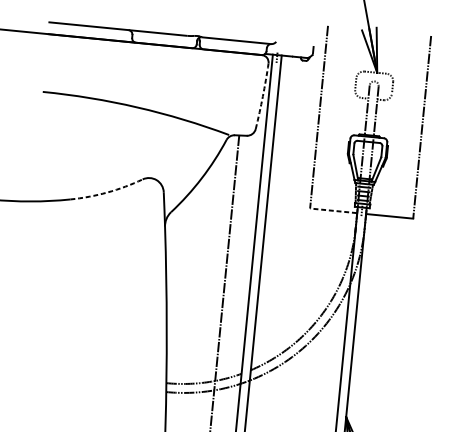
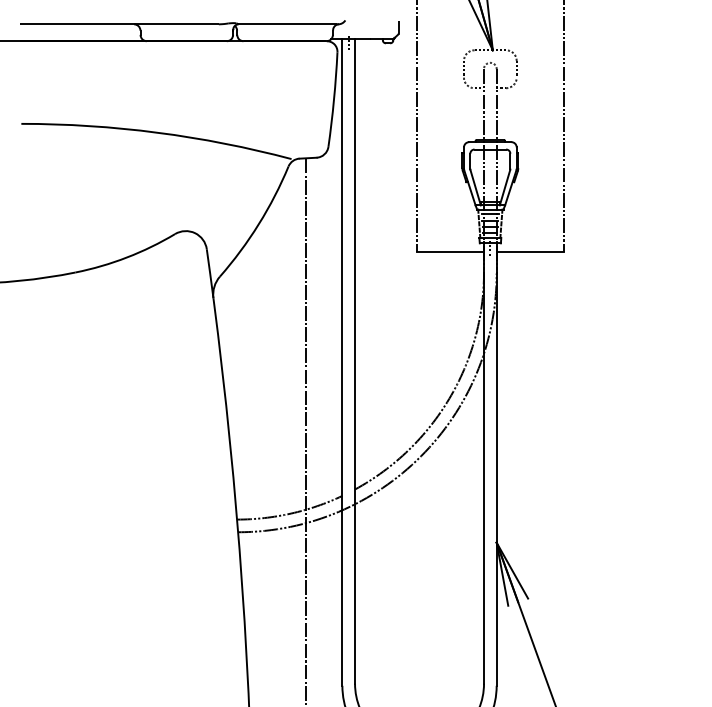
arc: (263, 96) -> (334, 99), dashed -> solid
arc: (107, 192) -> (126, 257), dashed -> solid
line: (333, 211) -> (449, 252), dashed -> solid

